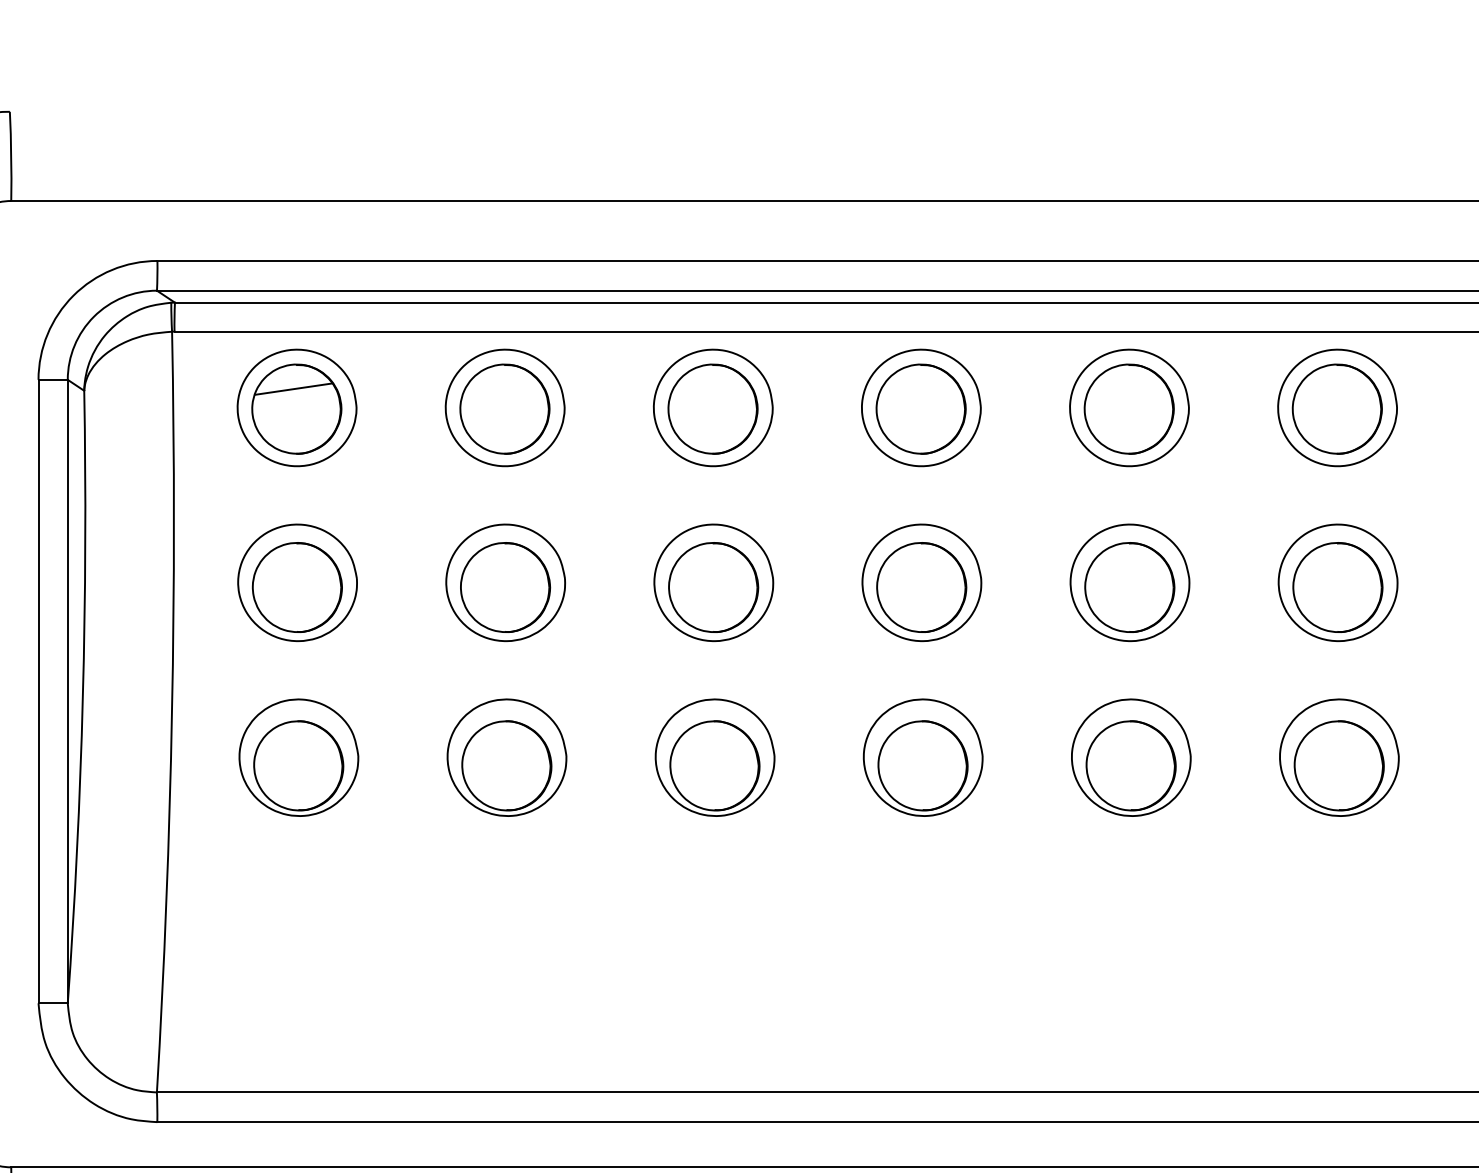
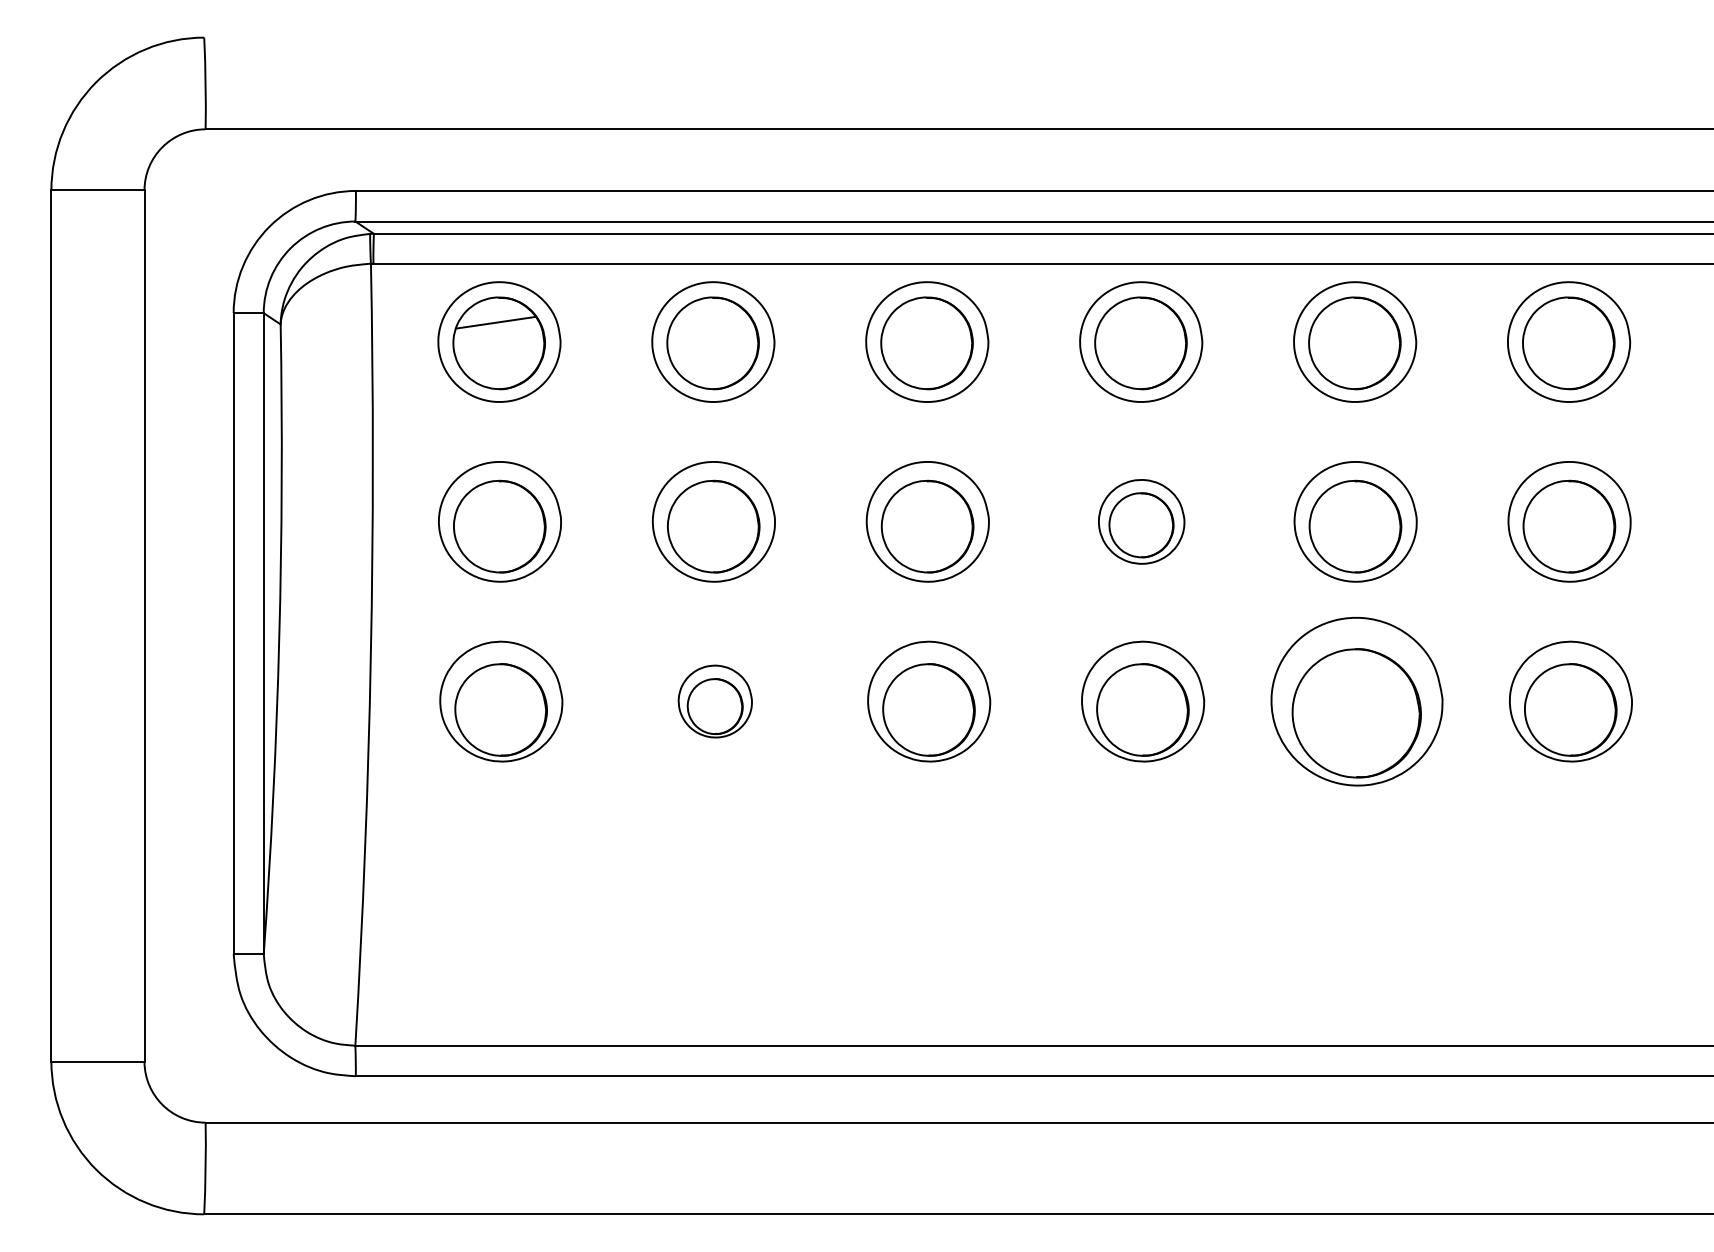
part: (921, 582) -> (1141, 521), size x0.7
part: (507, 757) -> (715, 701), size x0.6
part: (1130, 757) -> (1356, 701), size x1.4

